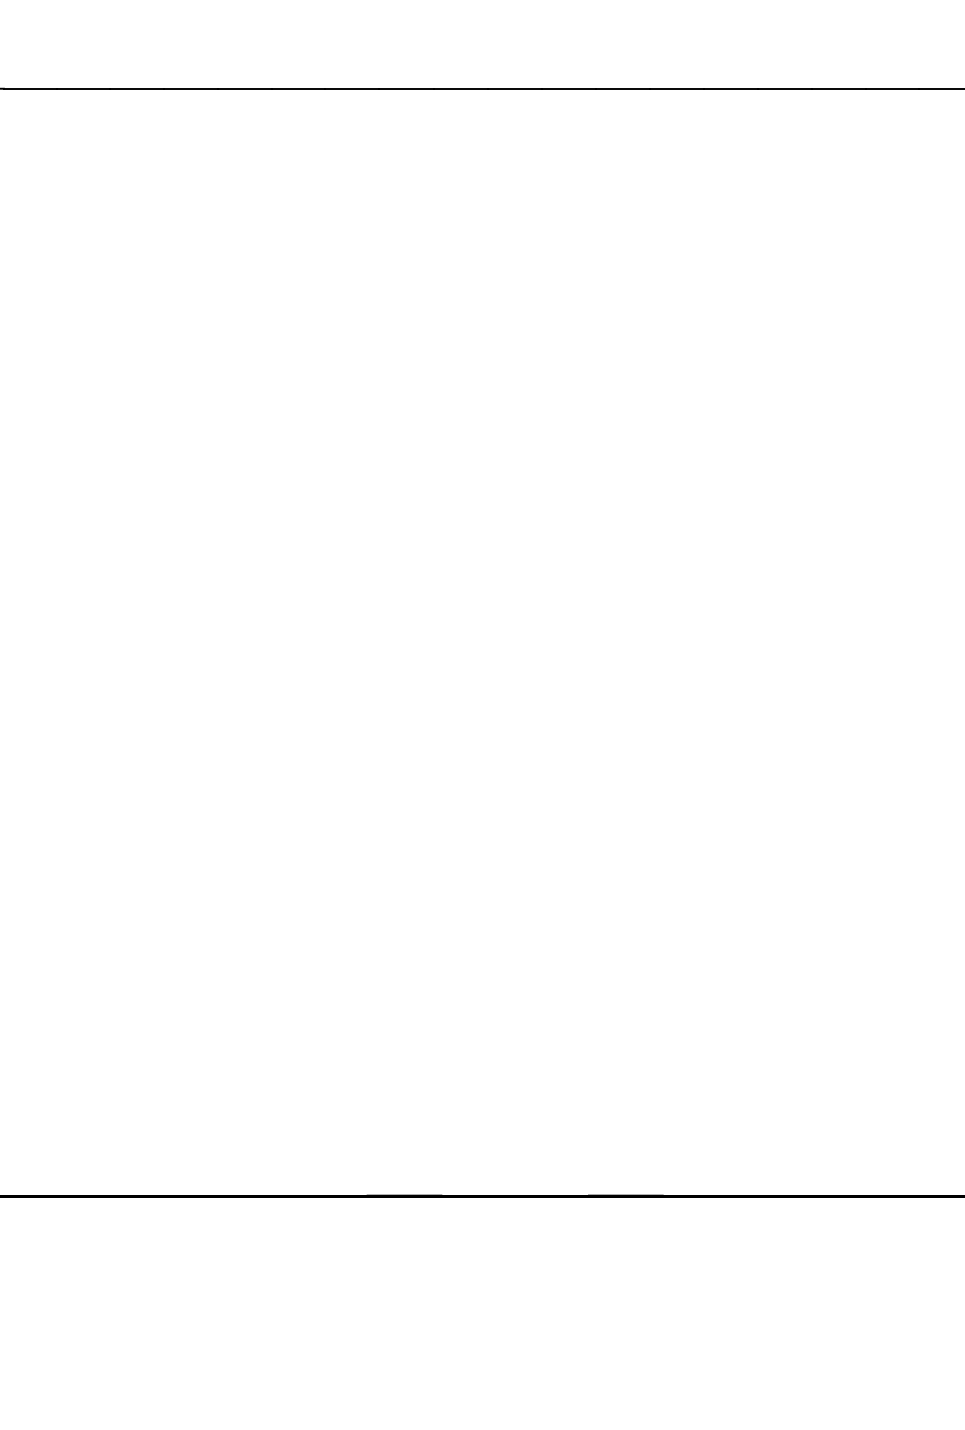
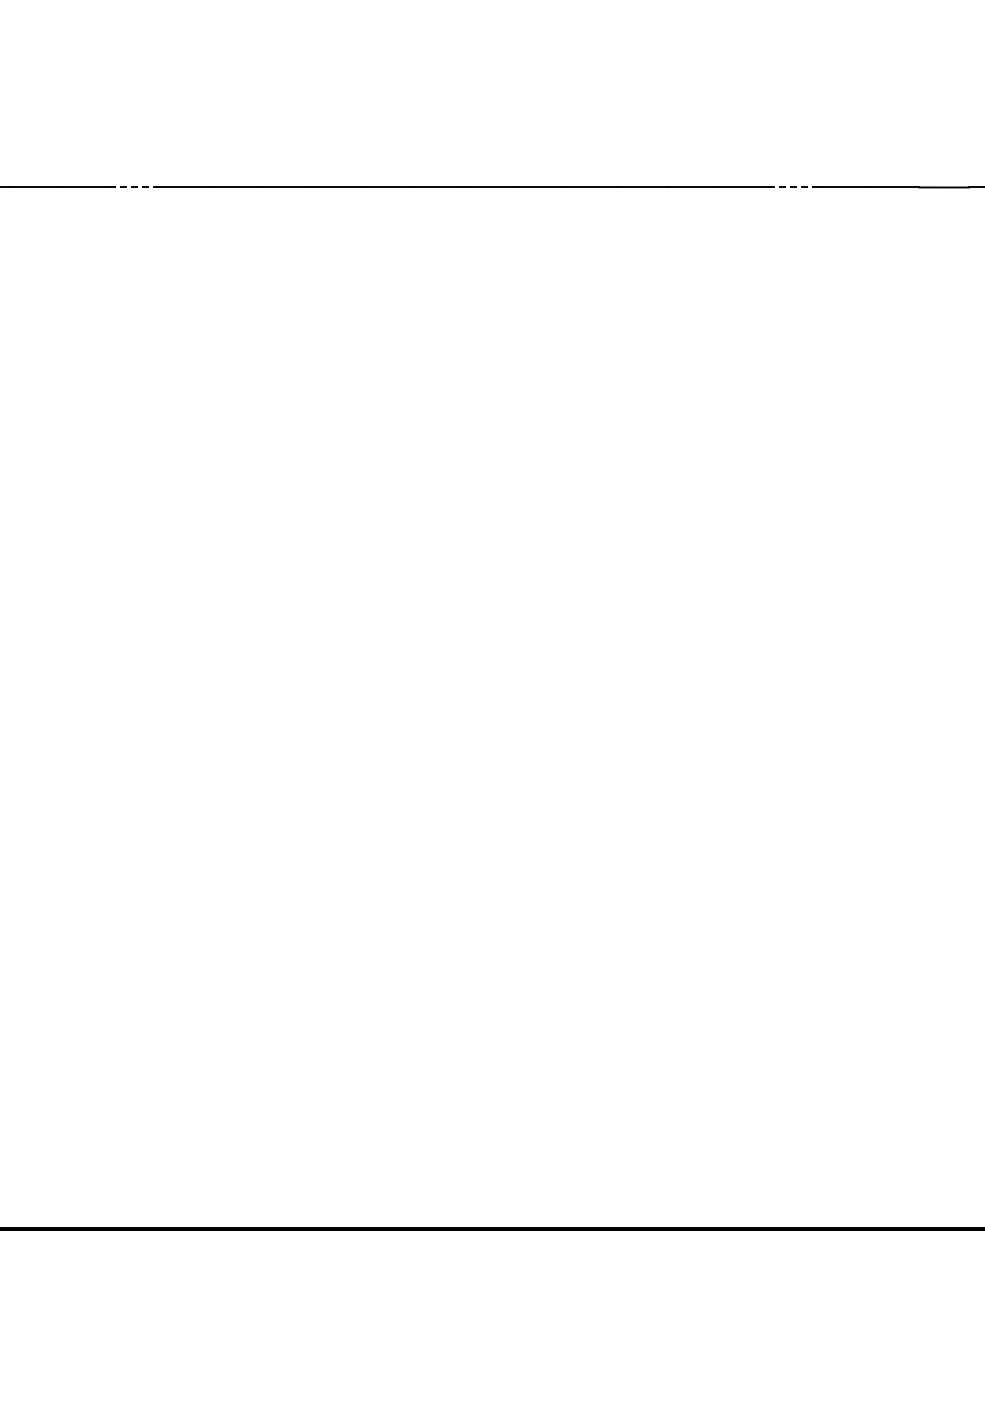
line: (189, 88) -> (133, 187), solid -> dashed
line: (891, 88) -> (793, 187), solid -> dashed

